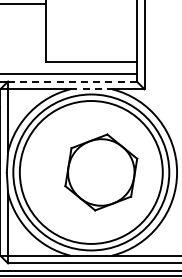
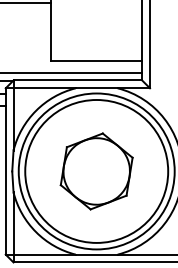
line: (71, 81) -> (76, 80), dashed -> solid
line: (91, 89) -> (96, 88), dashed -> solid
part: (101, 172) -> (96, 171), moved

